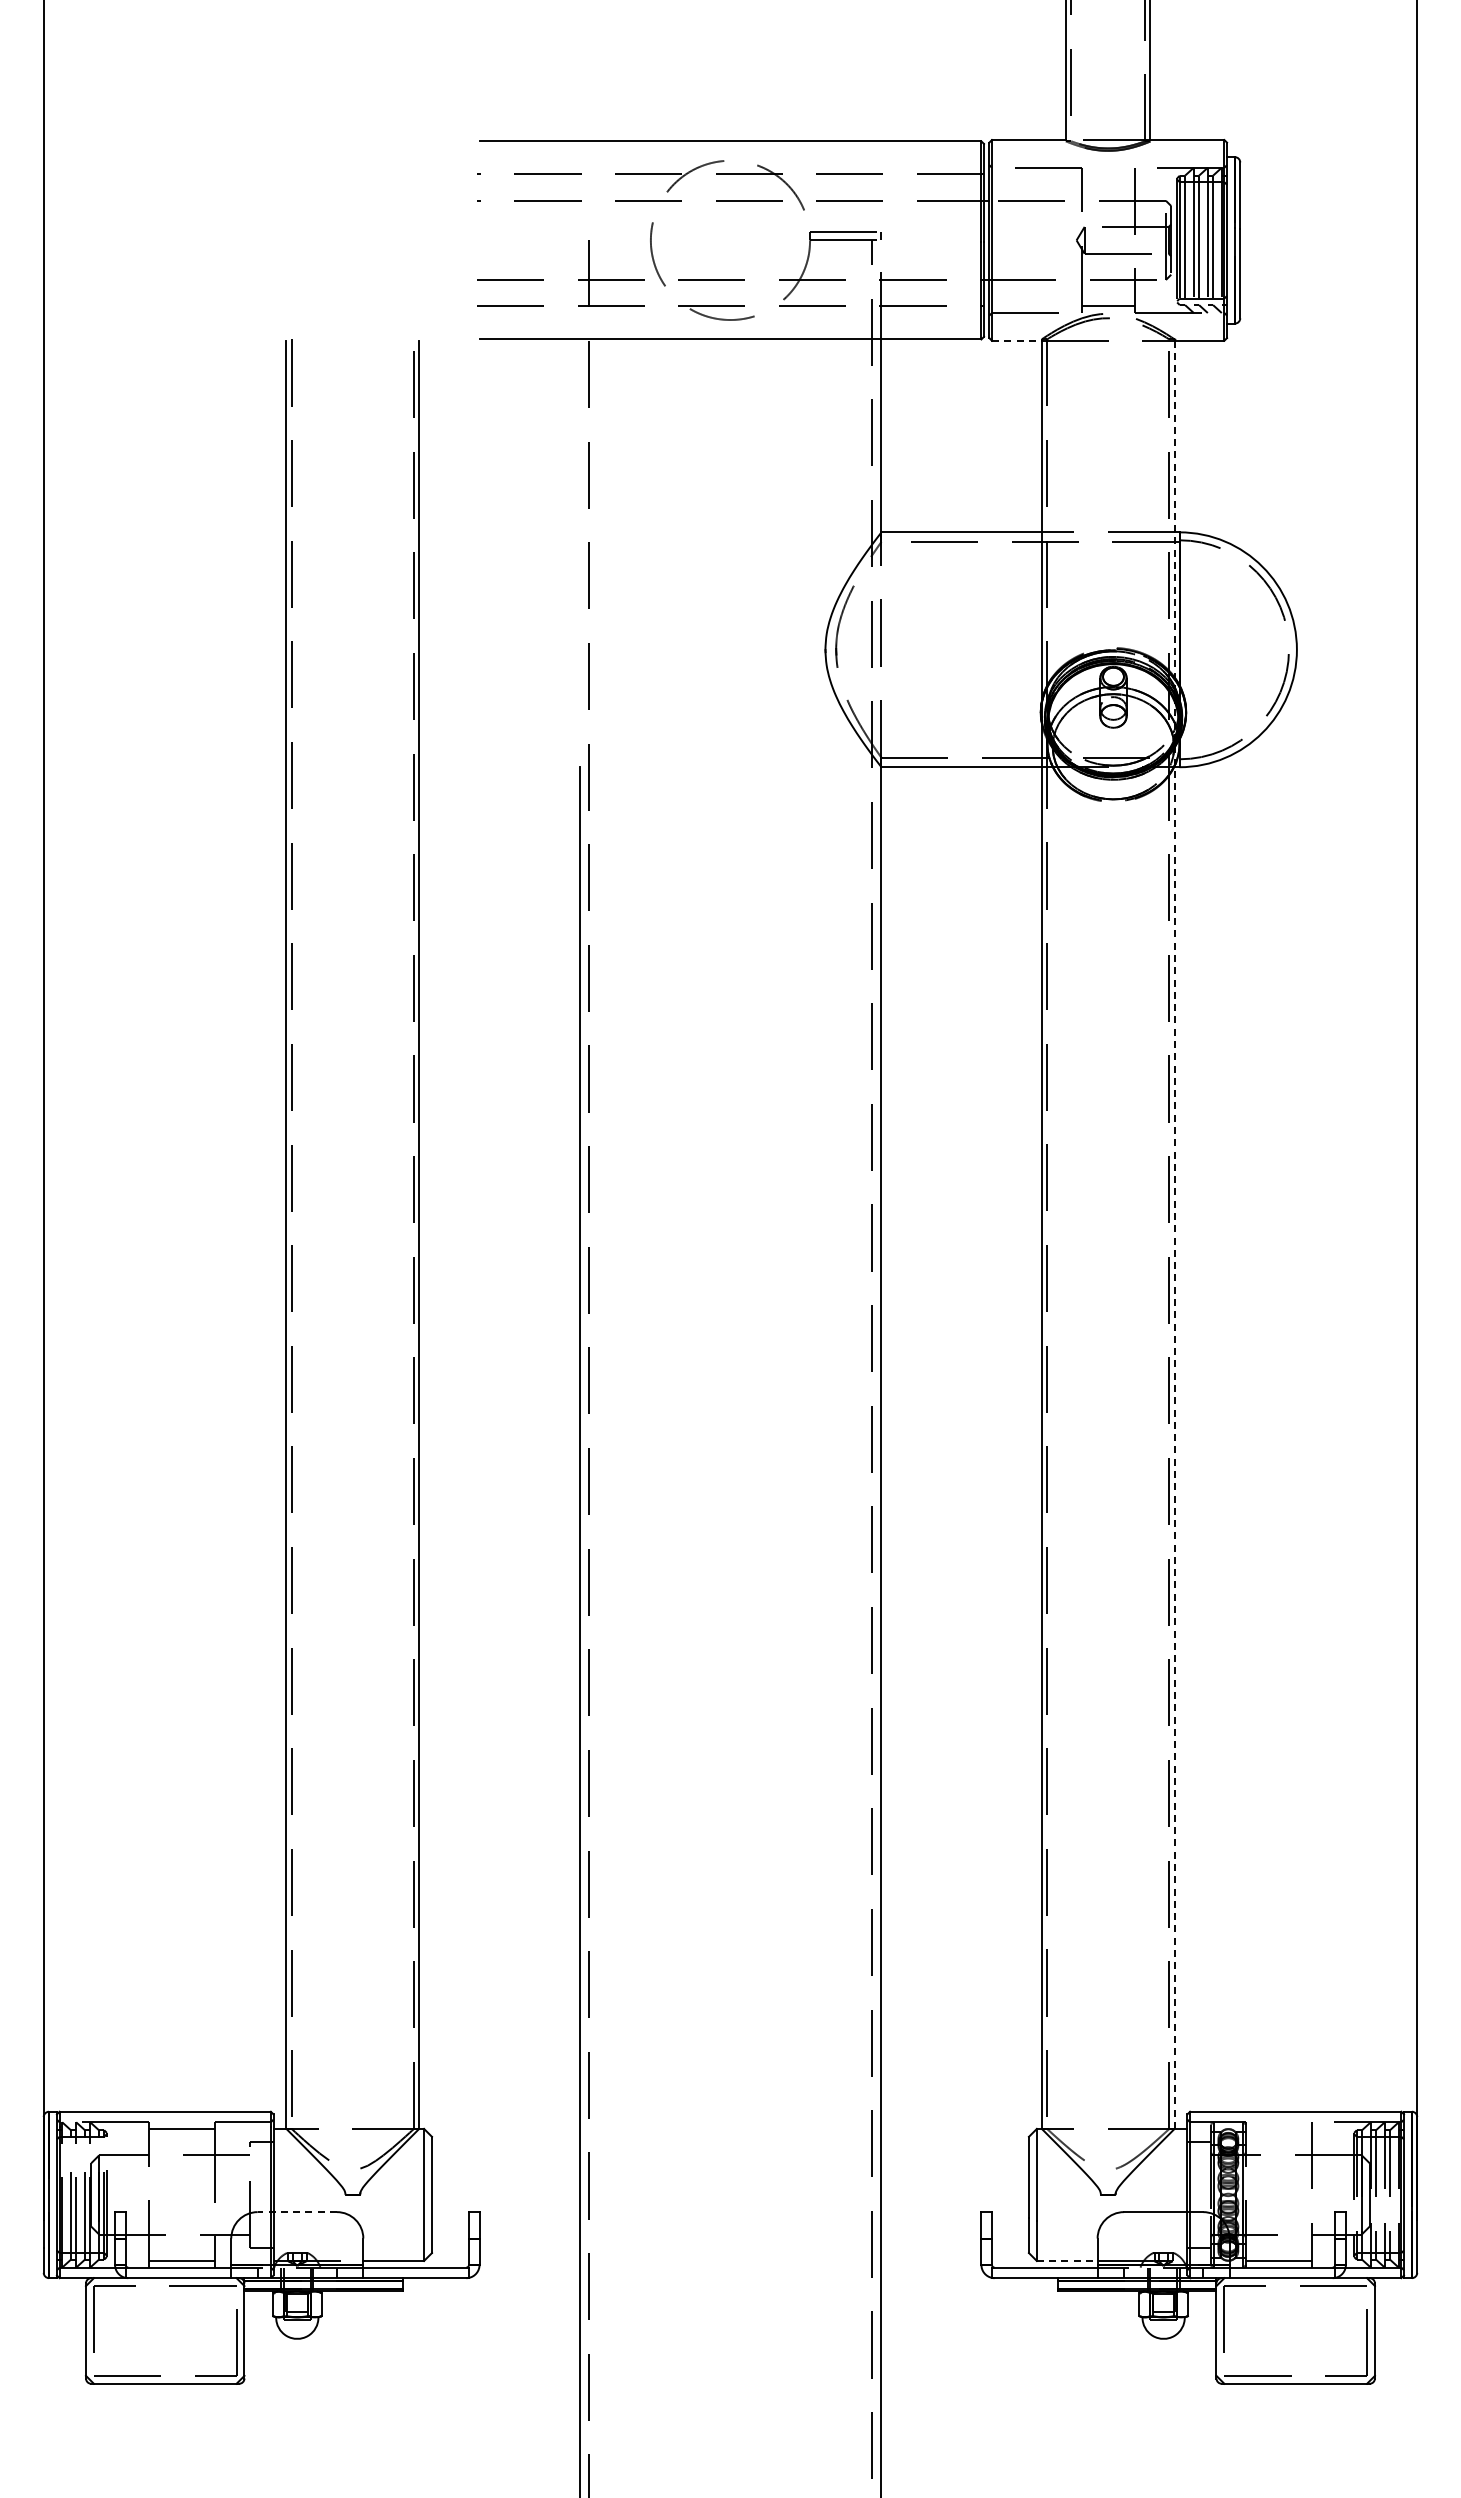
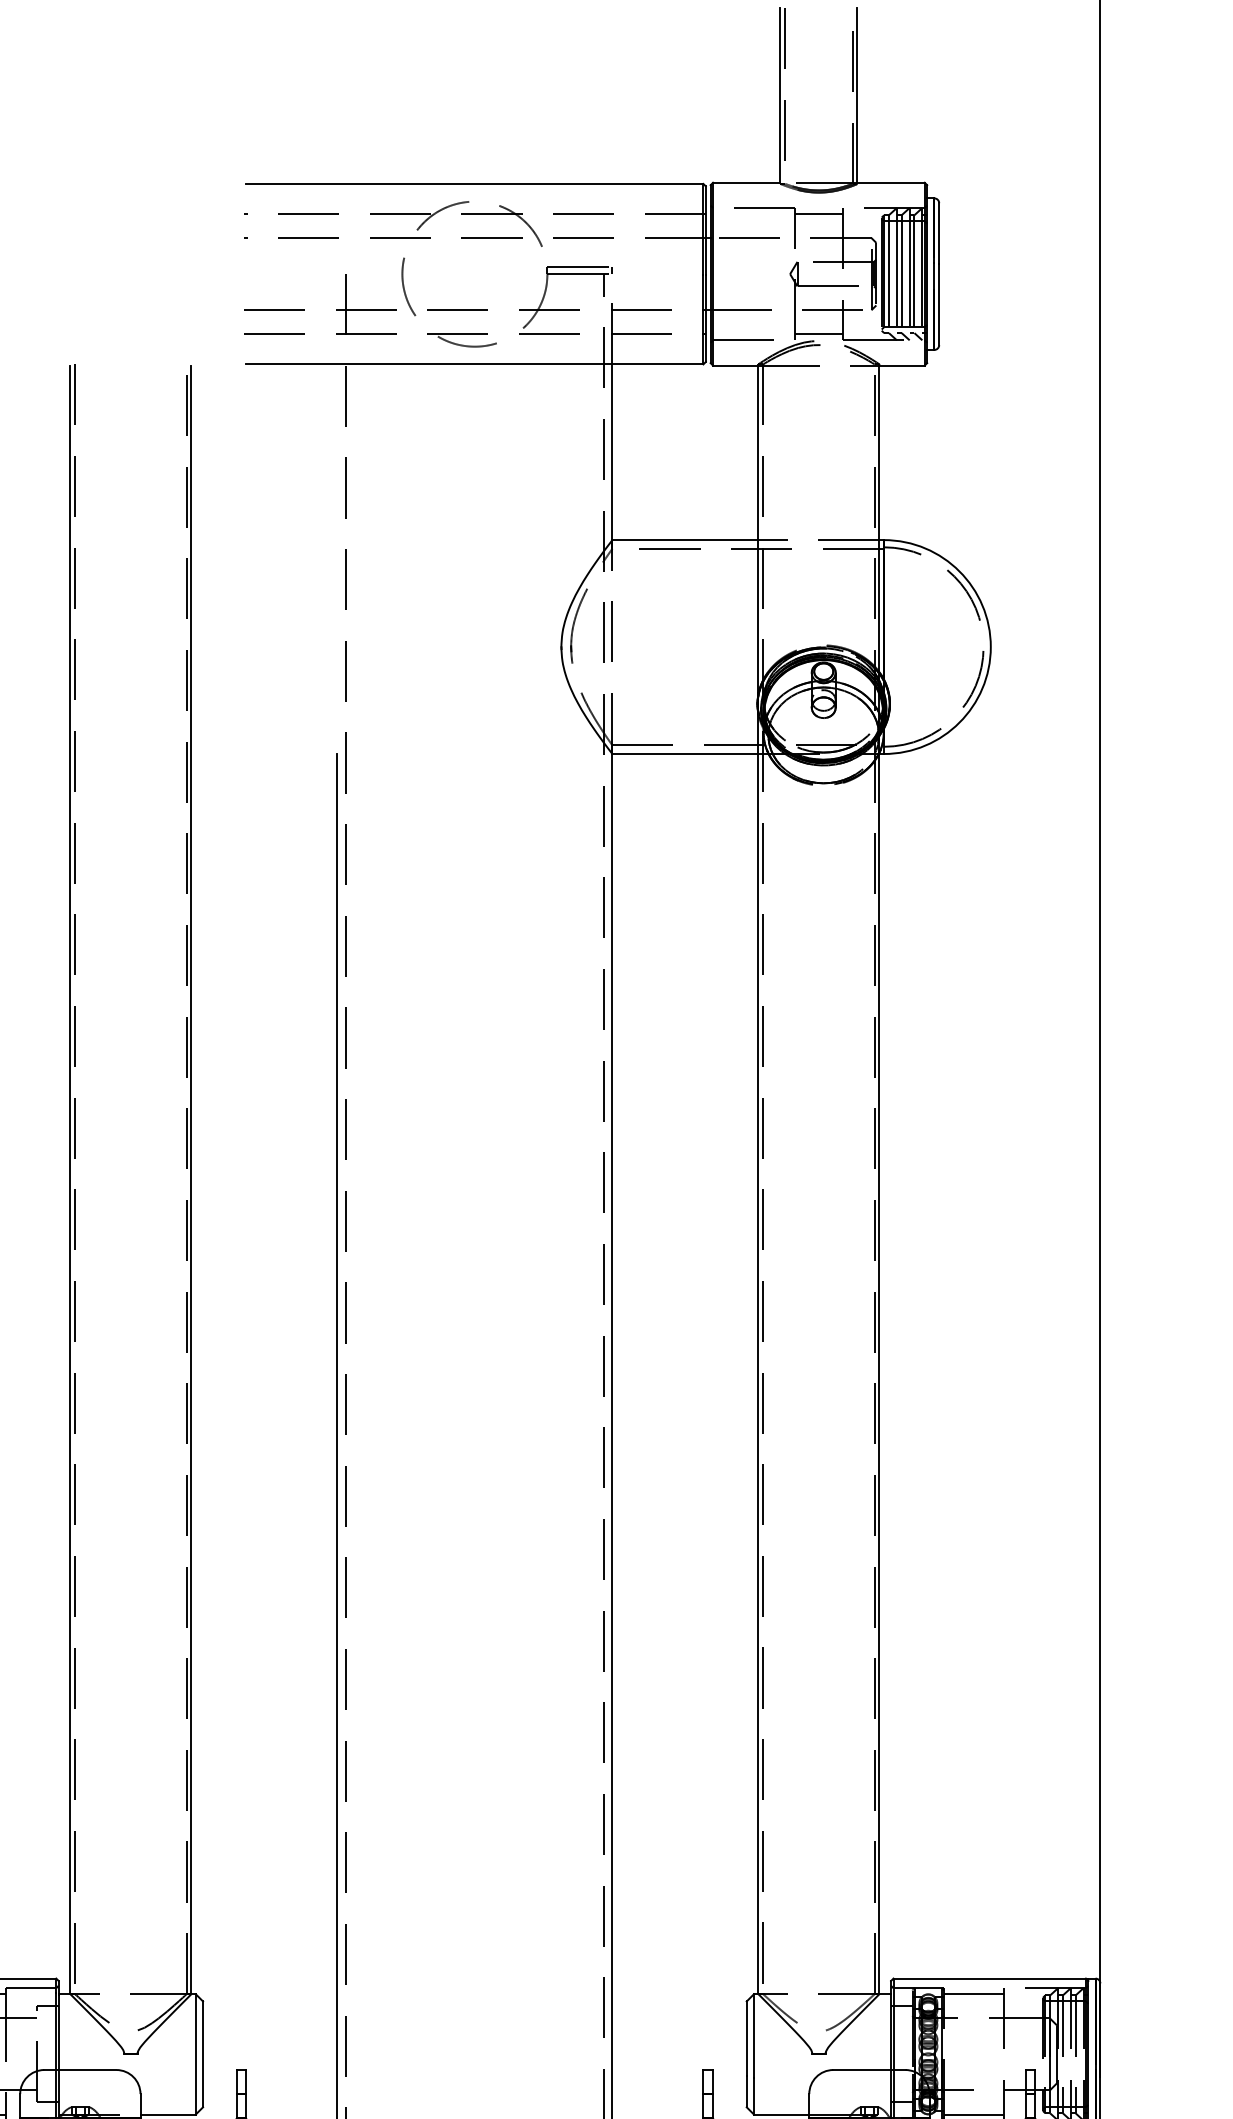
line: (1107, 174) -> (818, 214), added
line: (1016, 340) -> (735, 365), dashed -> solid
line: (1174, 1234) -> (879, 1179), dashed -> solid
line: (1278, 2128) -> (974, 1993), added
line: (297, 2212) -> (80, 2070), dashed -> solid
line: (1067, 2260) -> (781, 2114), dashed -> solid

